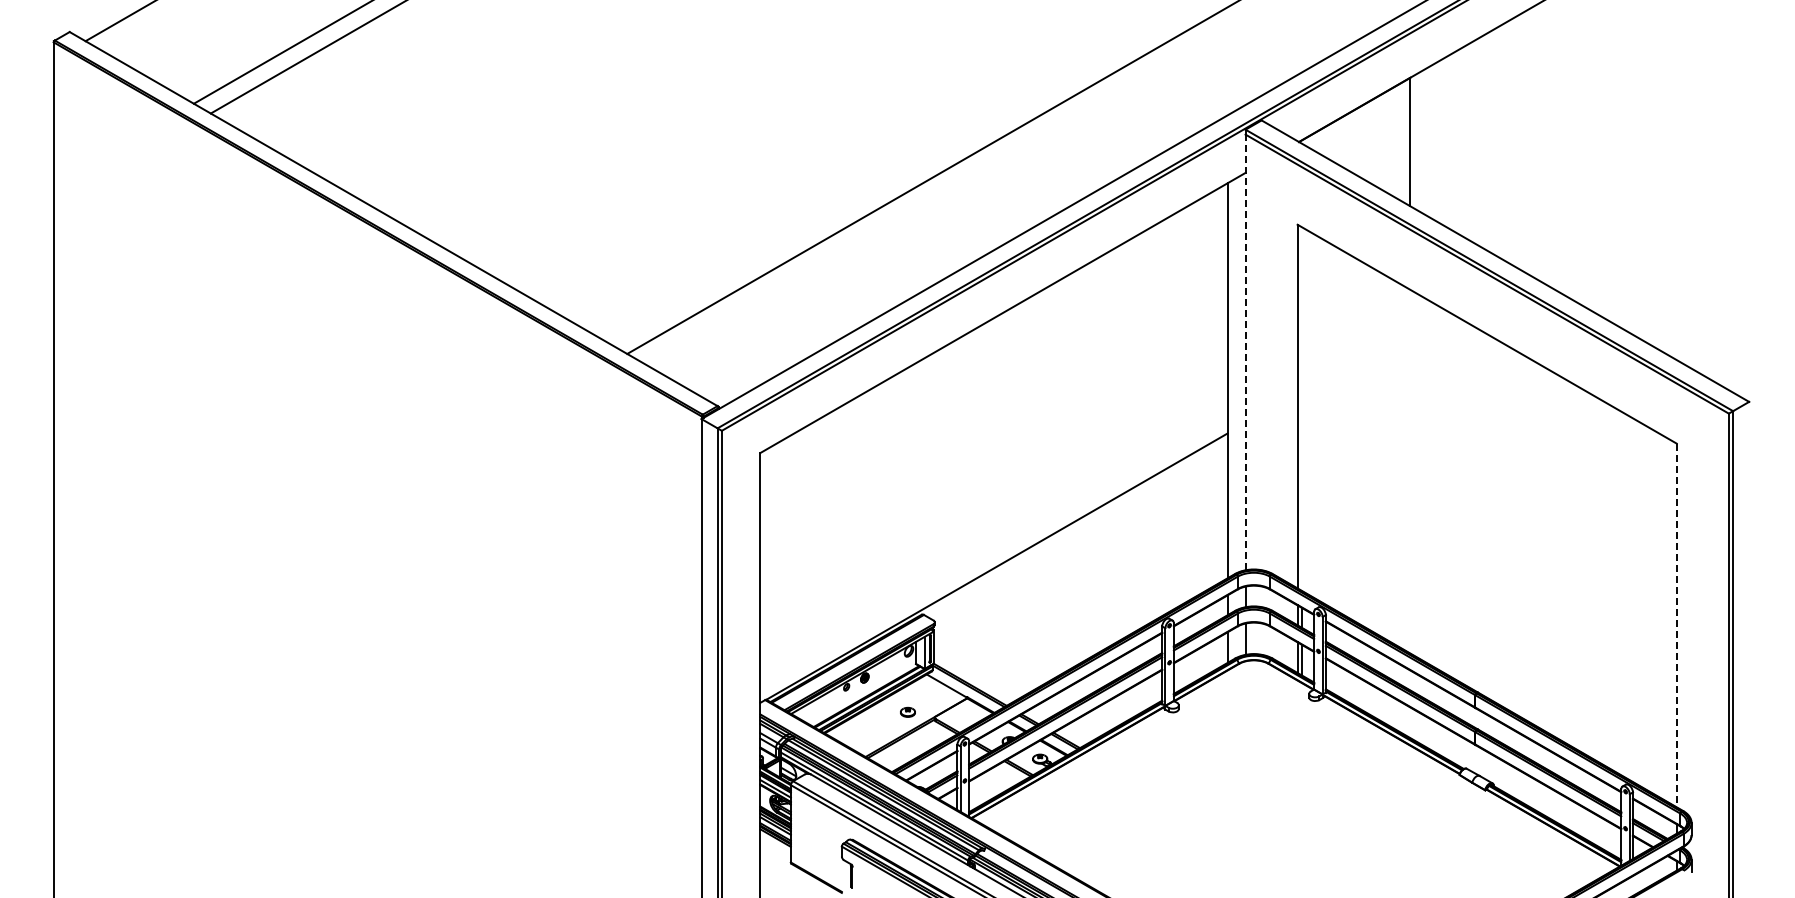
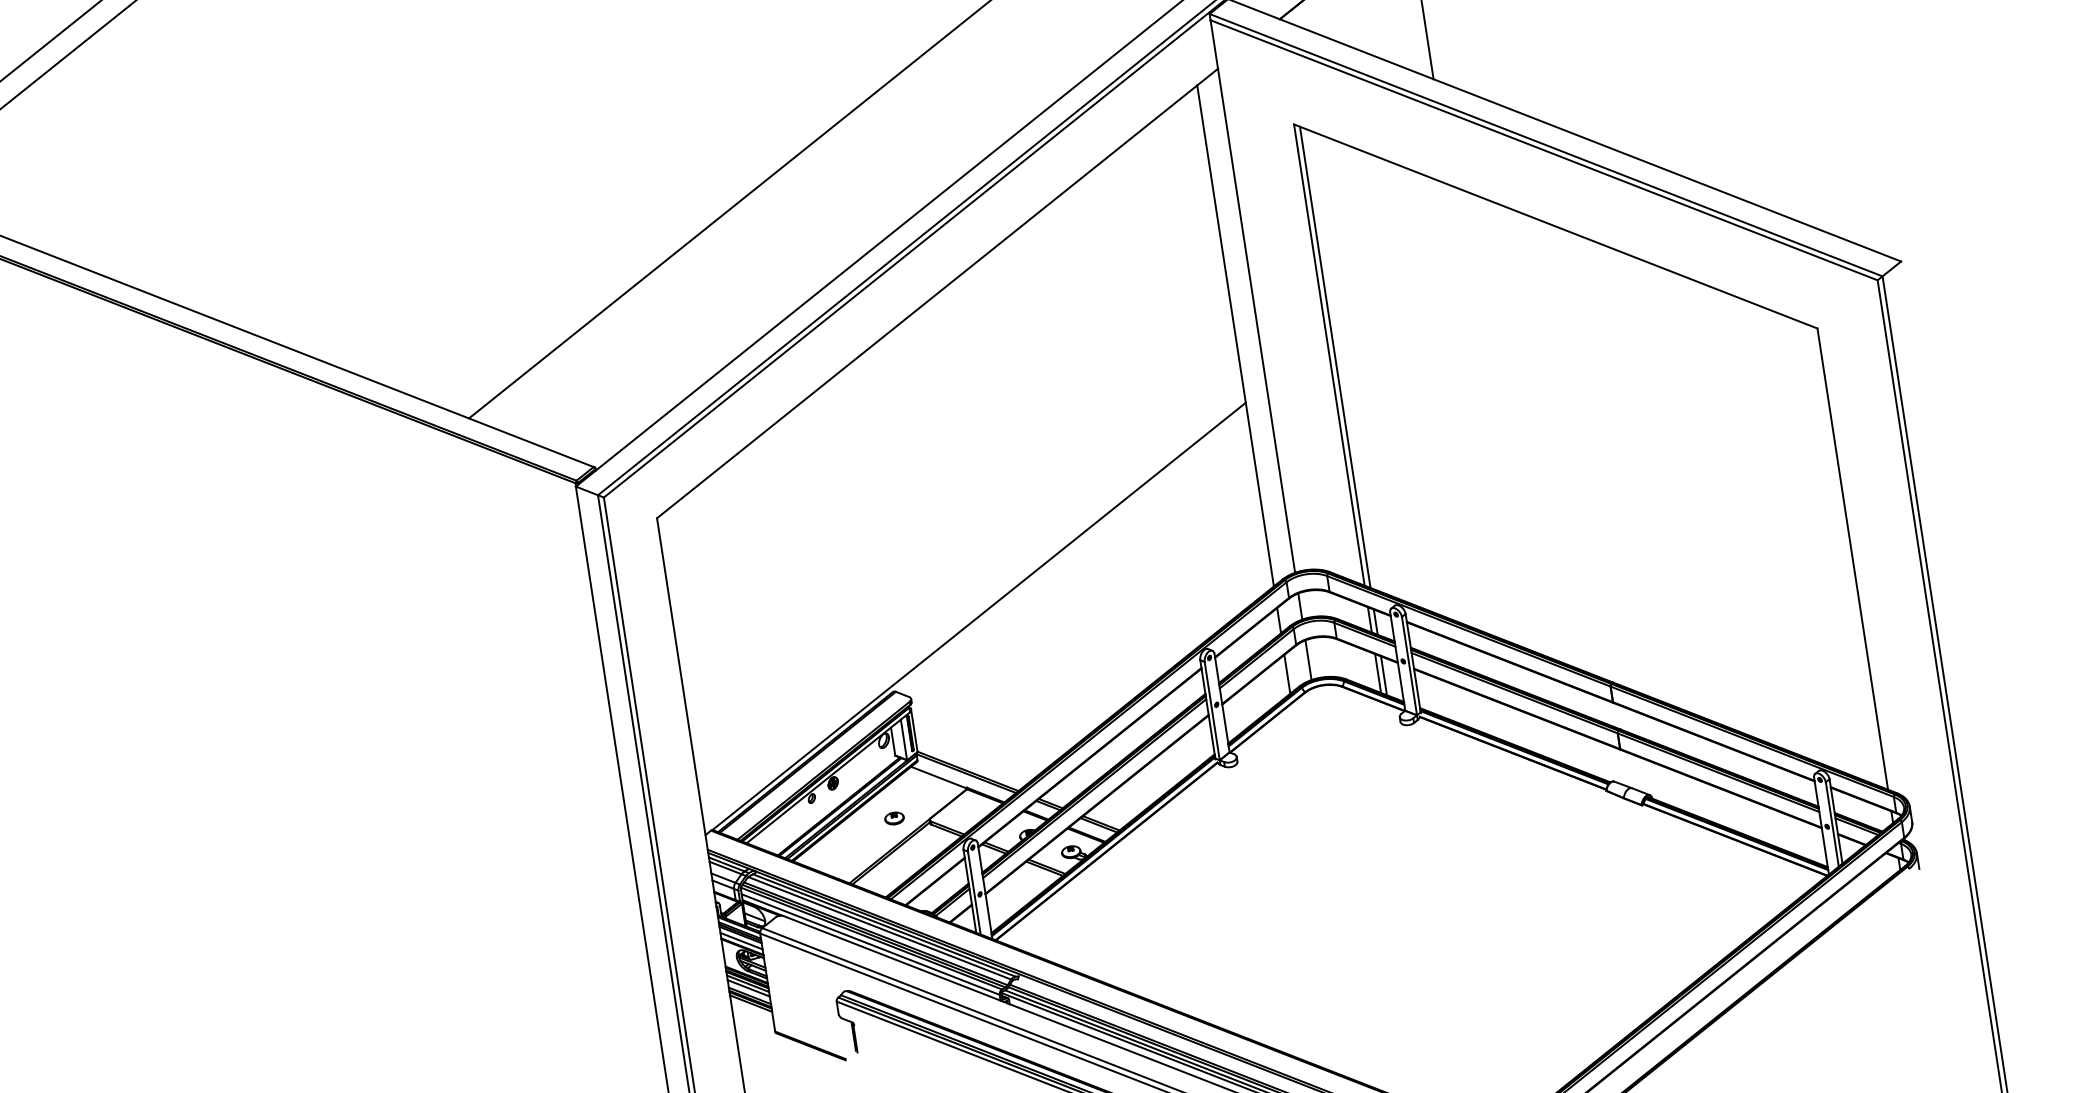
line: (1245, 352) -> (1252, 296), dashed -> solid
line: (1301, 408) -> (1334, 356), added
line: (1676, 625) -> (1852, 559), dashed -> solid

